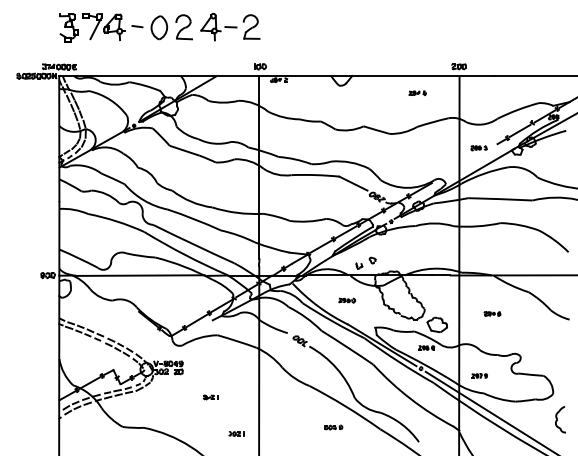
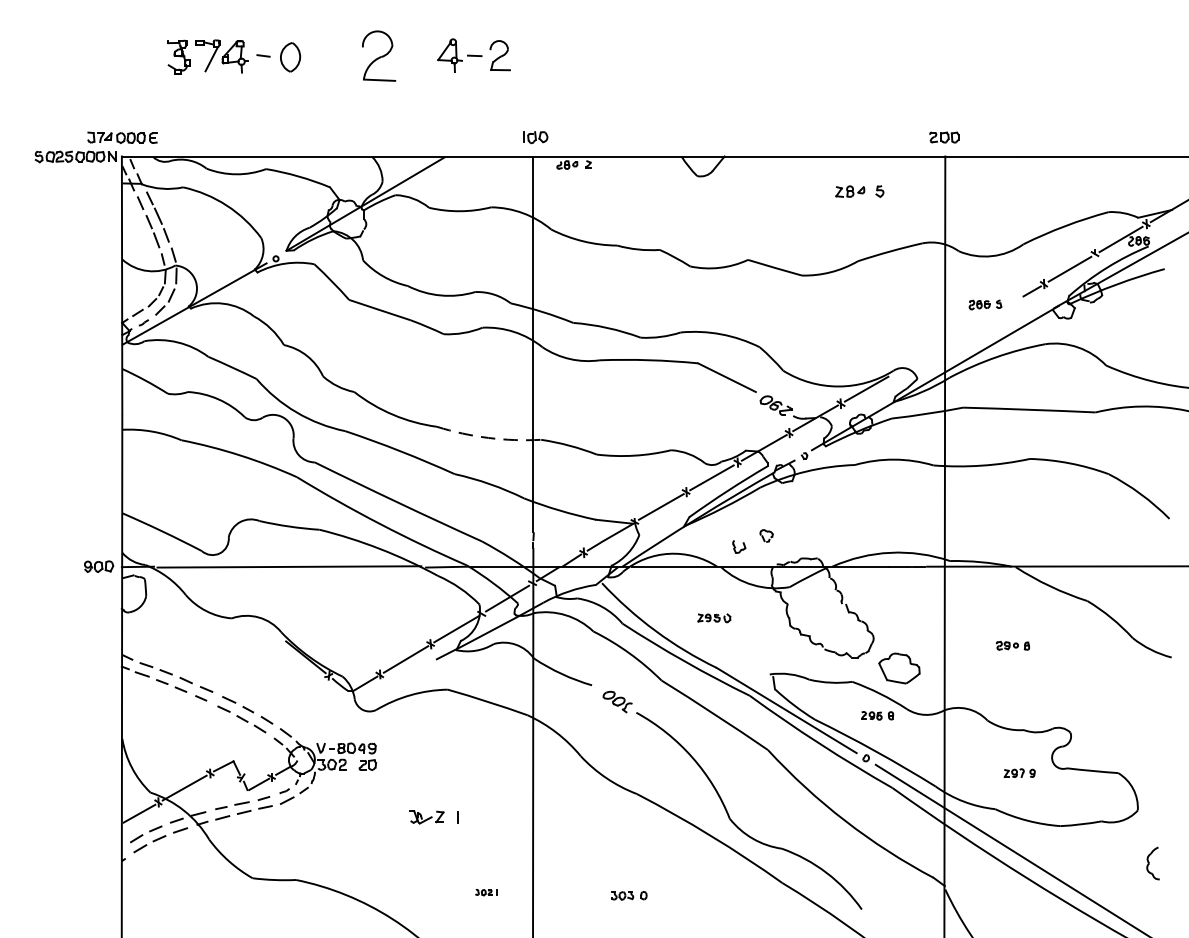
part: (230, 26) -> (474, 54), size x0.6
part: (113, 27) -> (233, 56), size x0.6
part: (417, 93) -> (858, 192), size x1.4
arc: (237, 212) -> (488, 437), solid -> dashed
part: (479, 375) -> (1019, 772), moved
part: (210, 397) -> (433, 817), size x1.6
part: (560, 419) -> (1152, 862), size x0.6
part: (333, 427) -> (628, 895), moved
part: (236, 433) -> (486, 891), size x0.7

